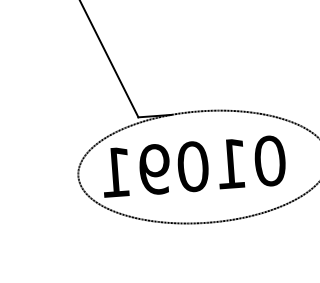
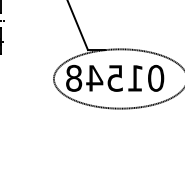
text: (154, 167) -> (94, 77), 01091 -> 01548

